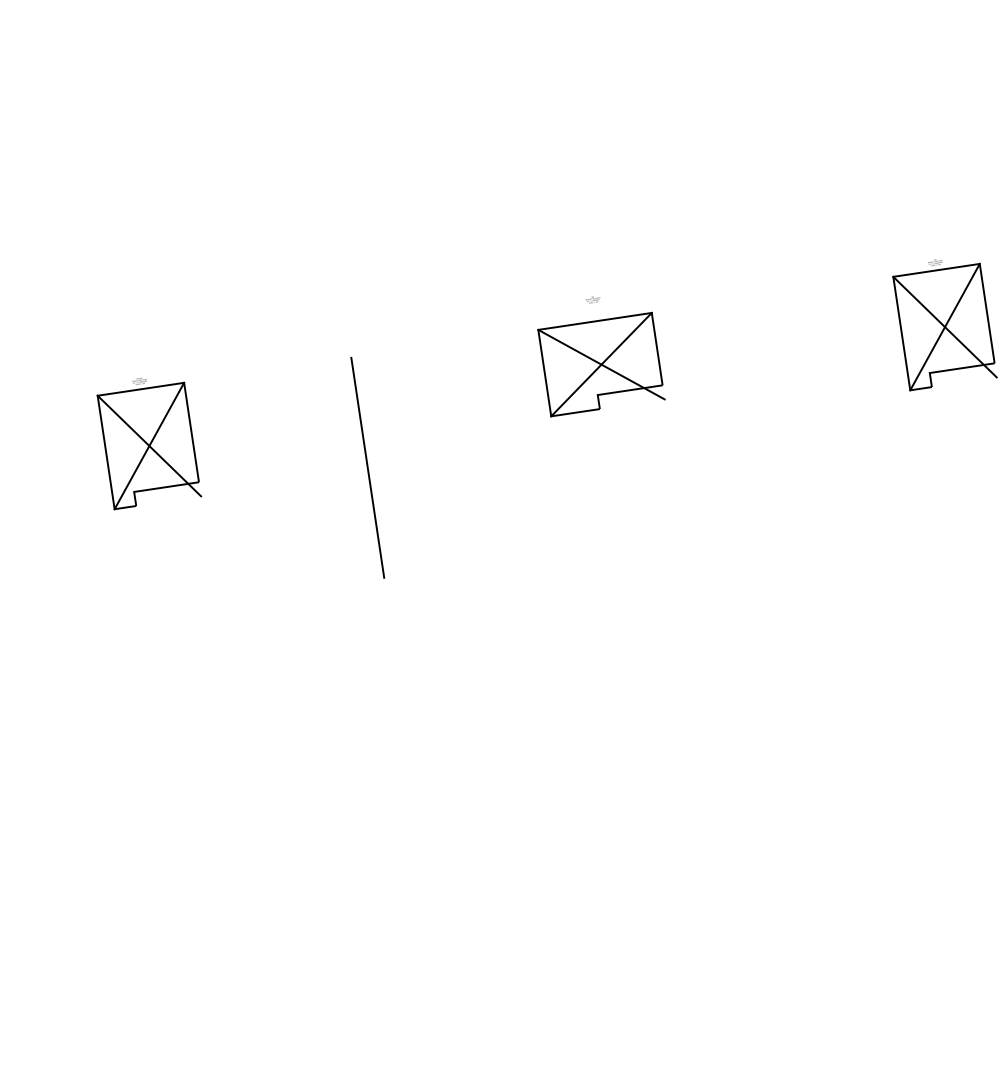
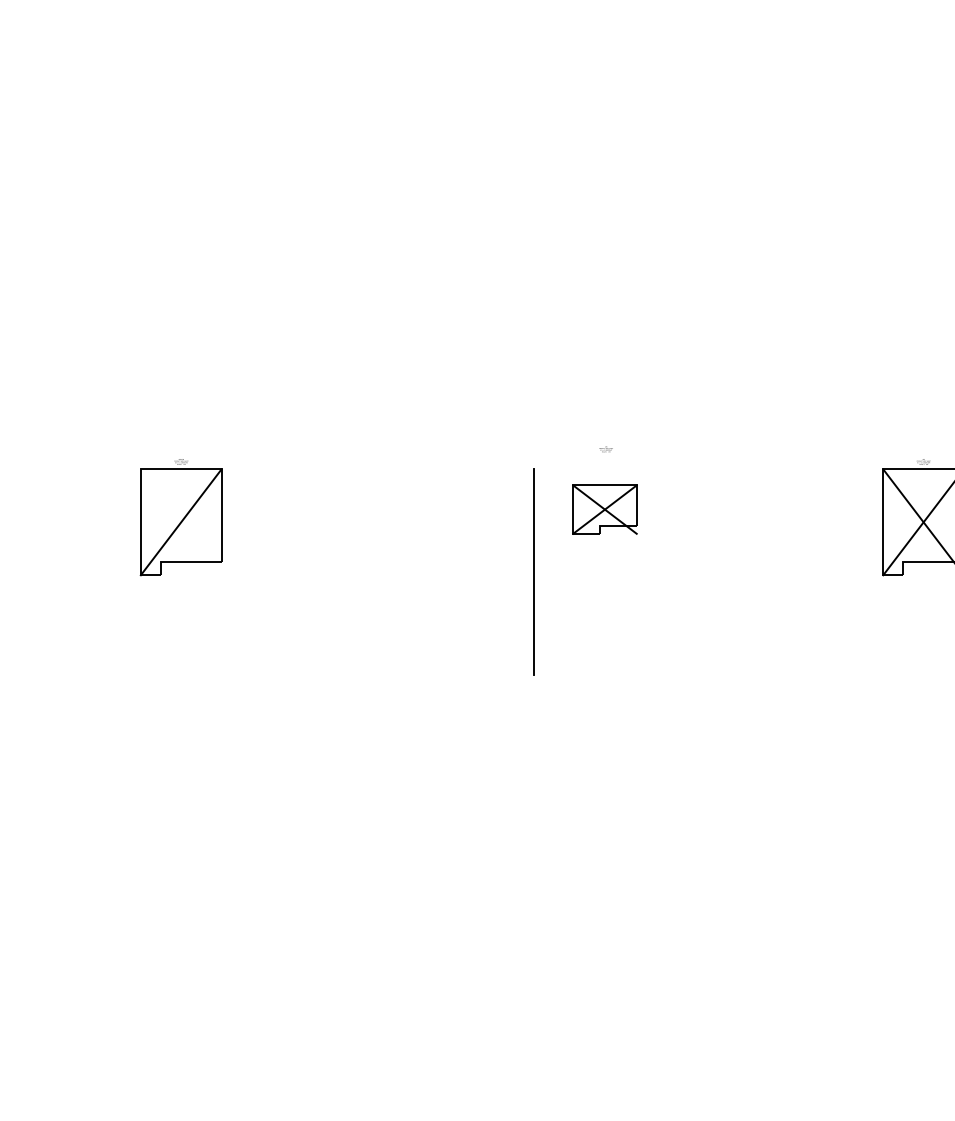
part: (600, 364) -> (604, 509), size x0.6
line: (148, 446) -> (180, 522), removed
line: (367, 467) -> (533, 571), moved

